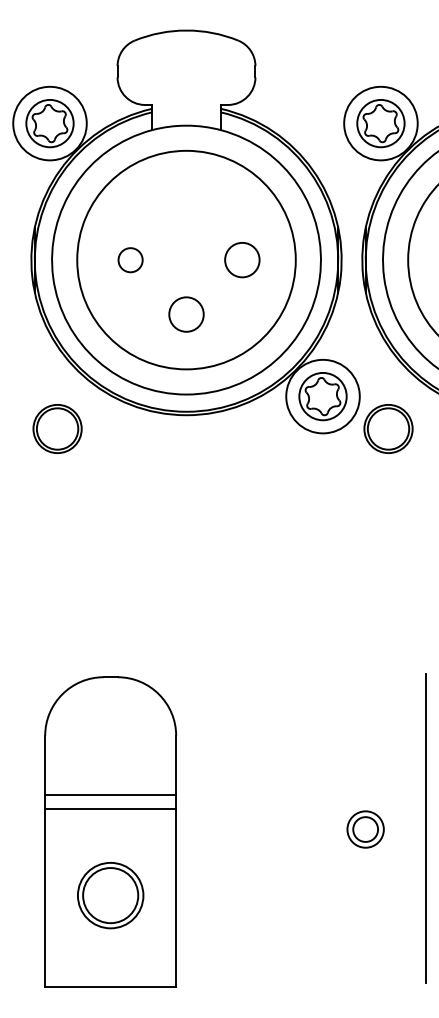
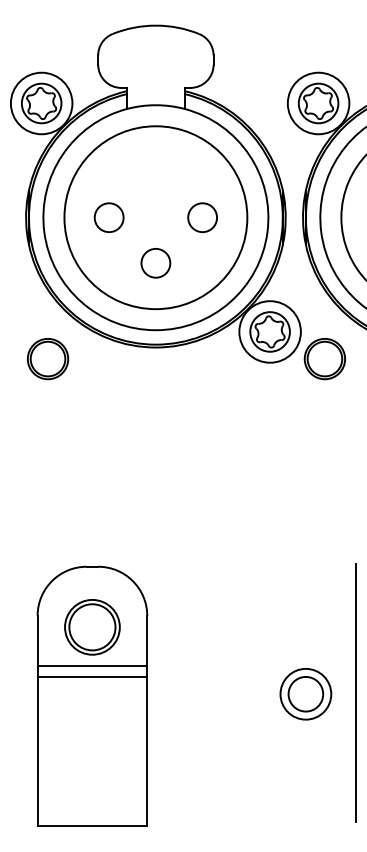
circle: (130, 260) -> (109, 218), size x1.43
part: (365, 829) -> (305, 694), size x1.67
part: (110, 895) -> (92, 627), moved

